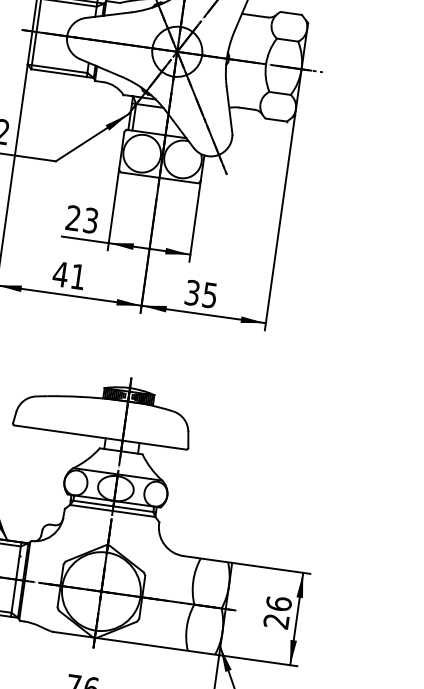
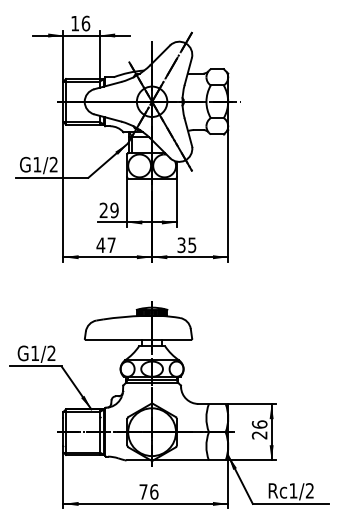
text: (91, 219) -> (114, 209), 23 -> 29
text: (78, 275) -> (111, 244), 41 -> 47

